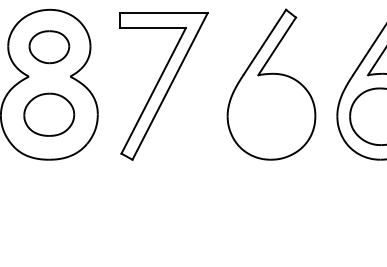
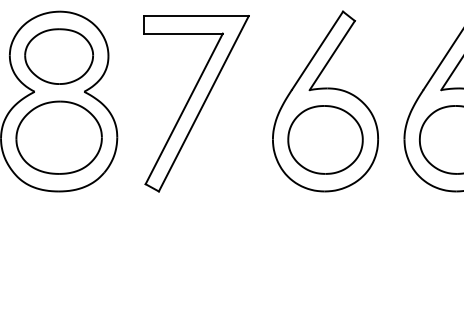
part: (49, 46) -> (59, 55), size x1.43
part: (48, 114) -> (58, 137), size x1.43
part: (271, 116) -> (325, 139), added

